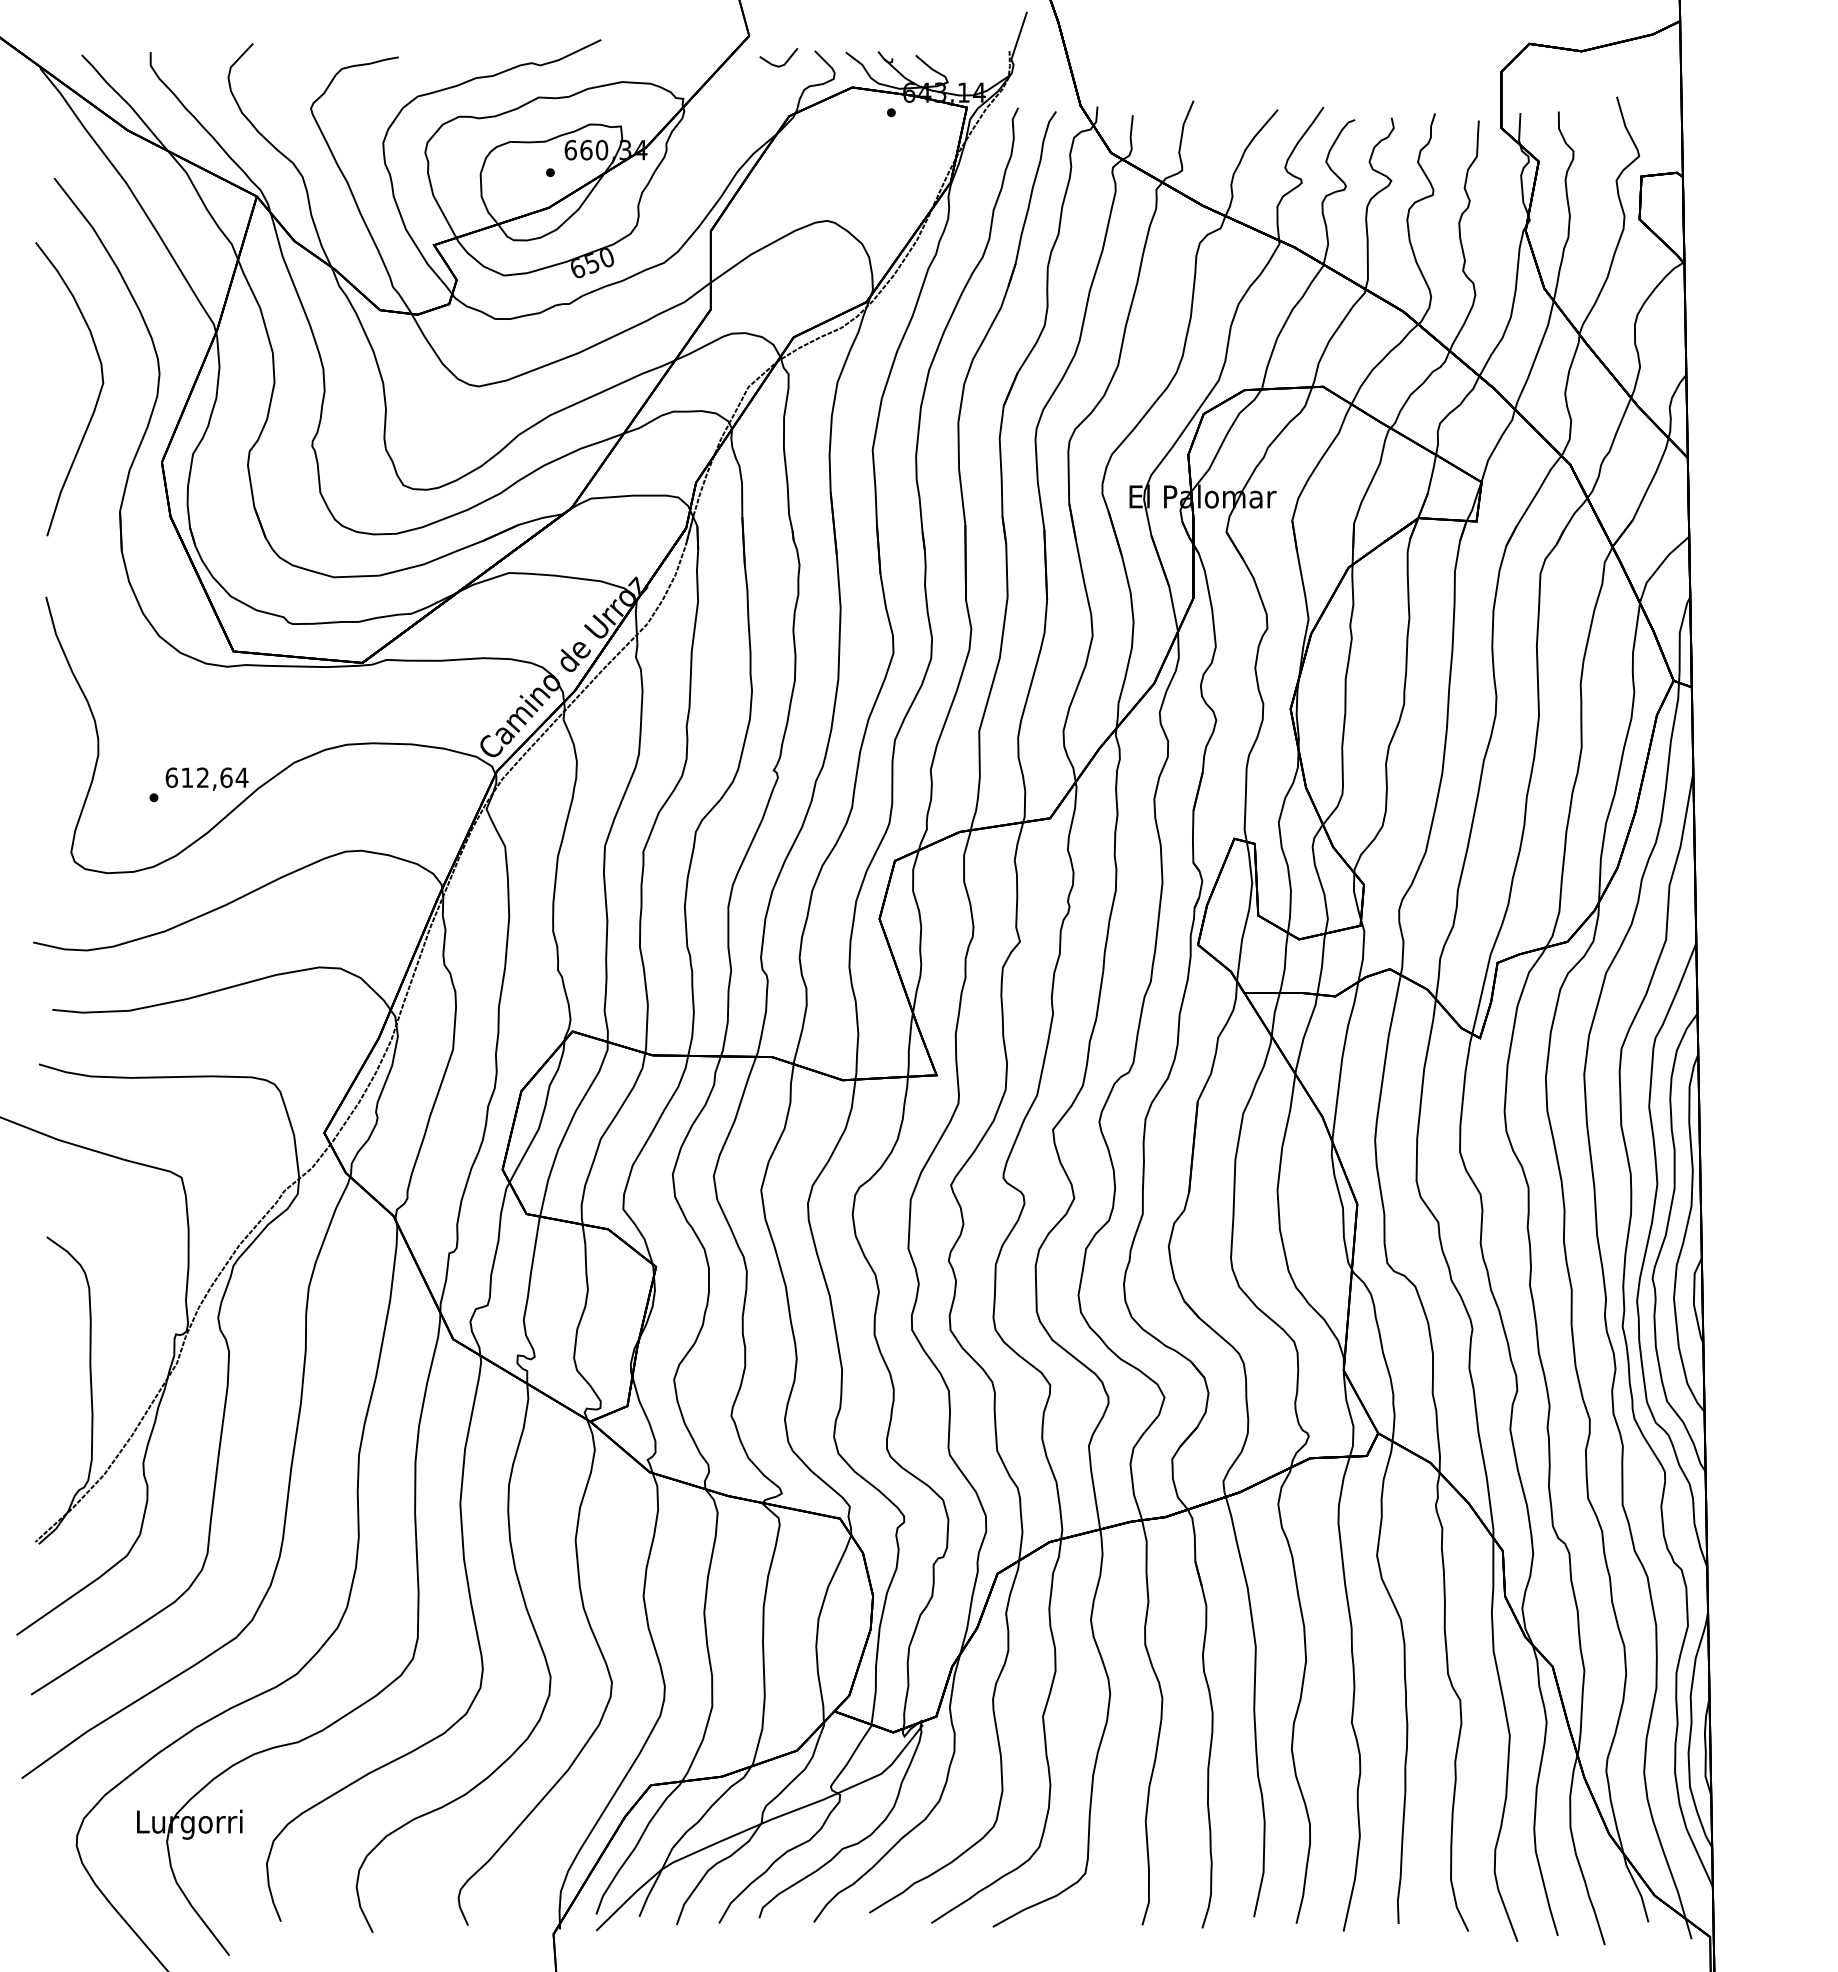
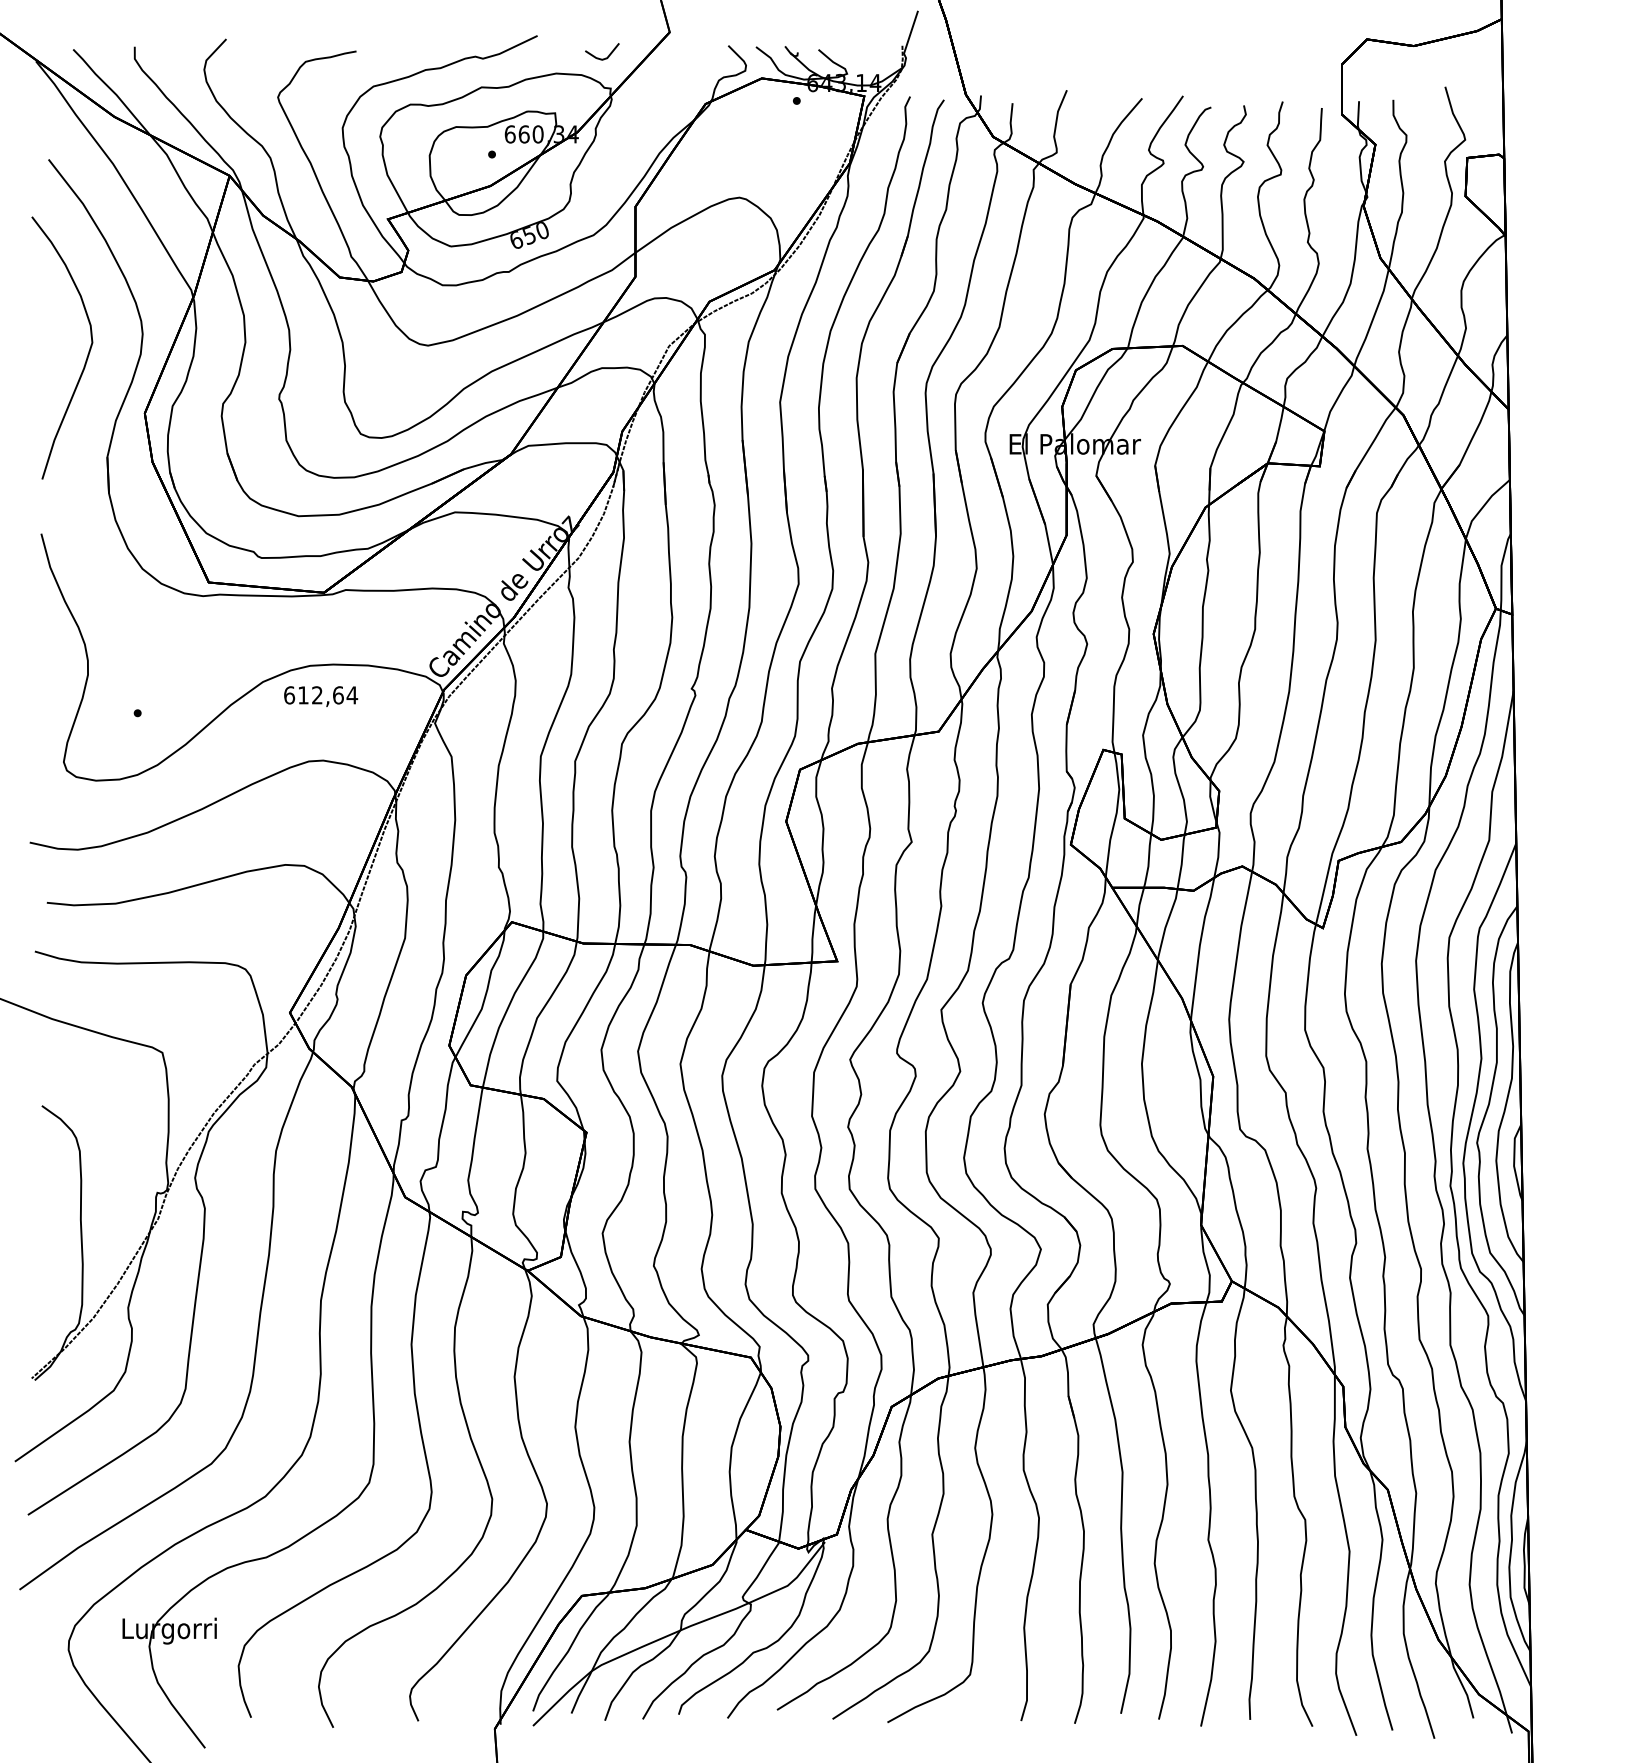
line: (775, 64) -> (599, 57), moved
text: (206, 778) -> (320, 696), moved

